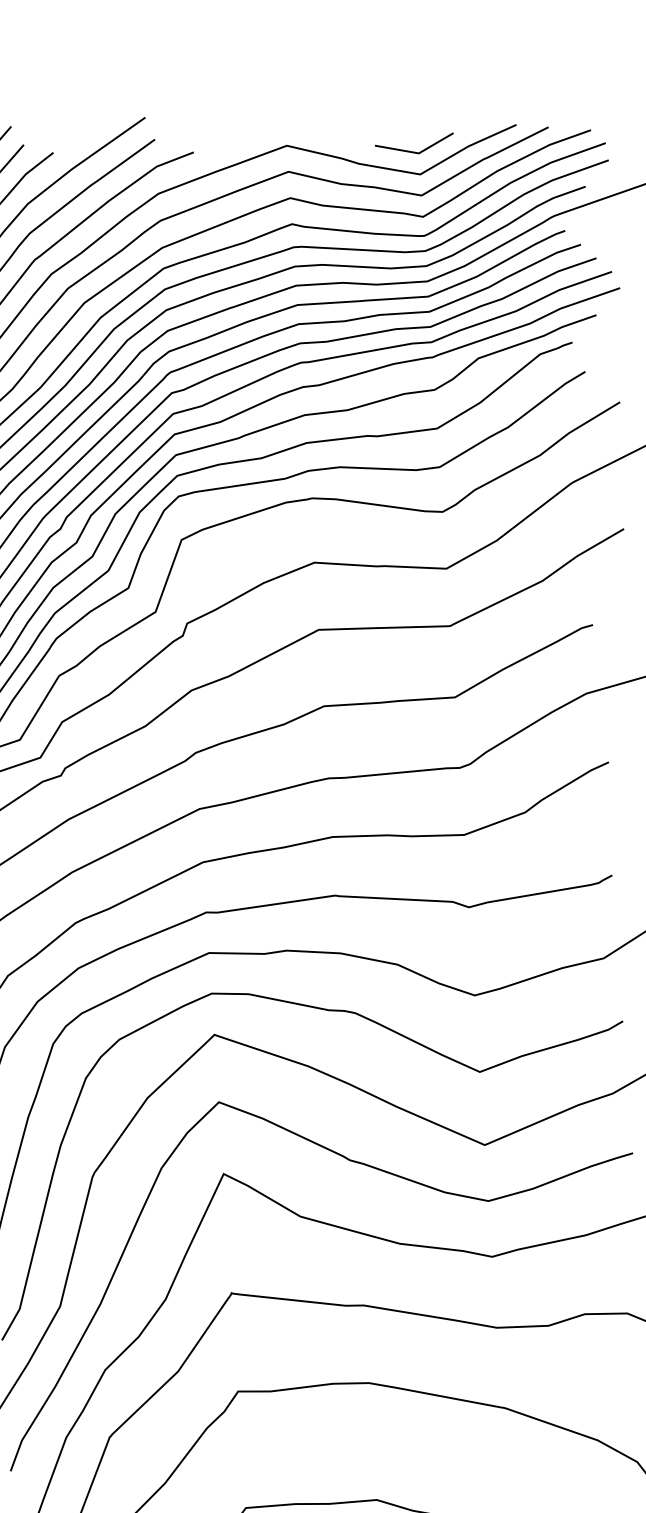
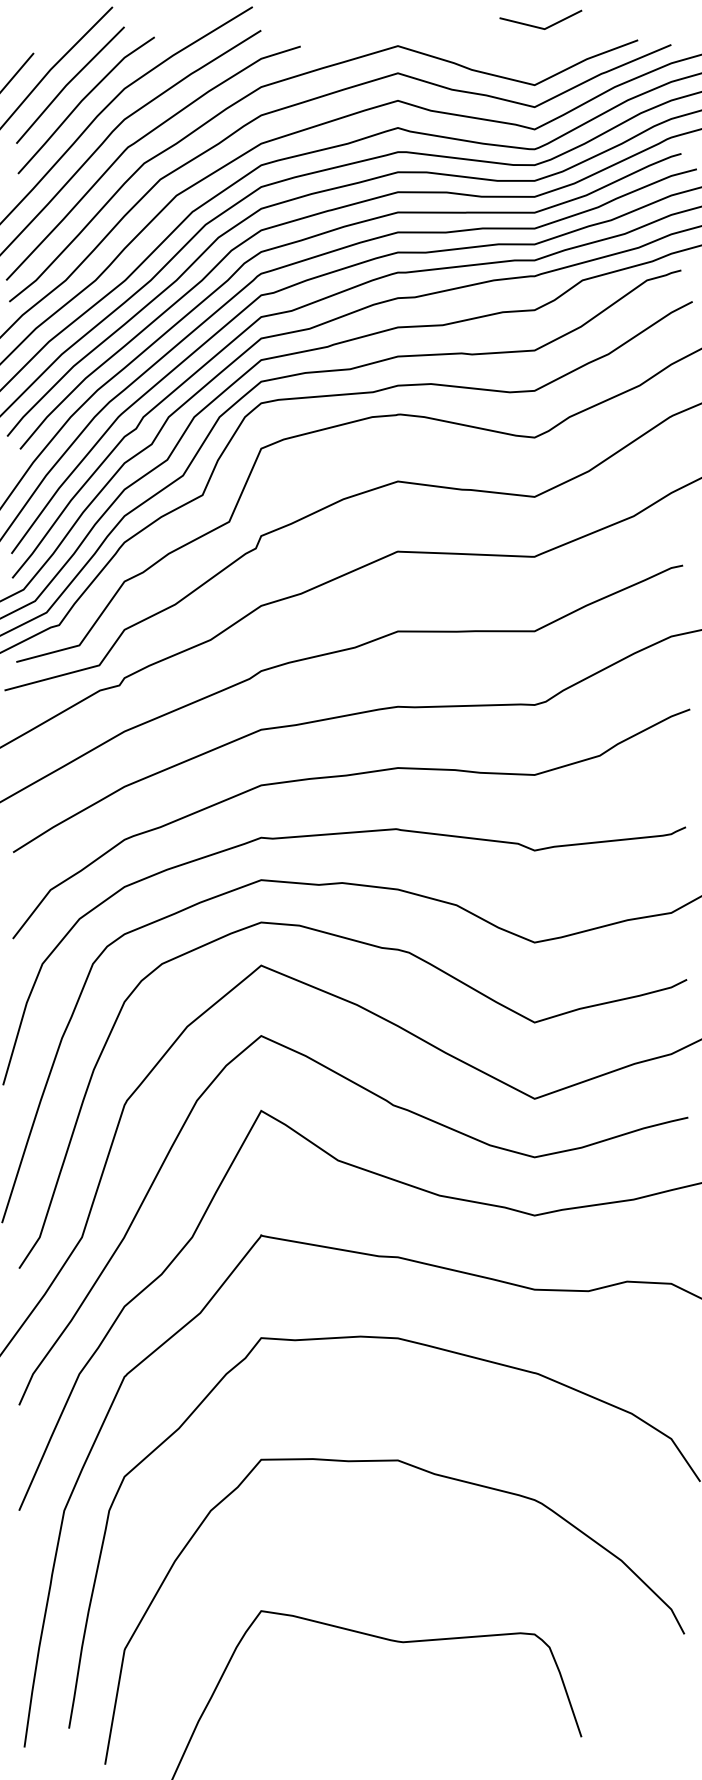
line: (412, 151) -> (538, 26), moved

